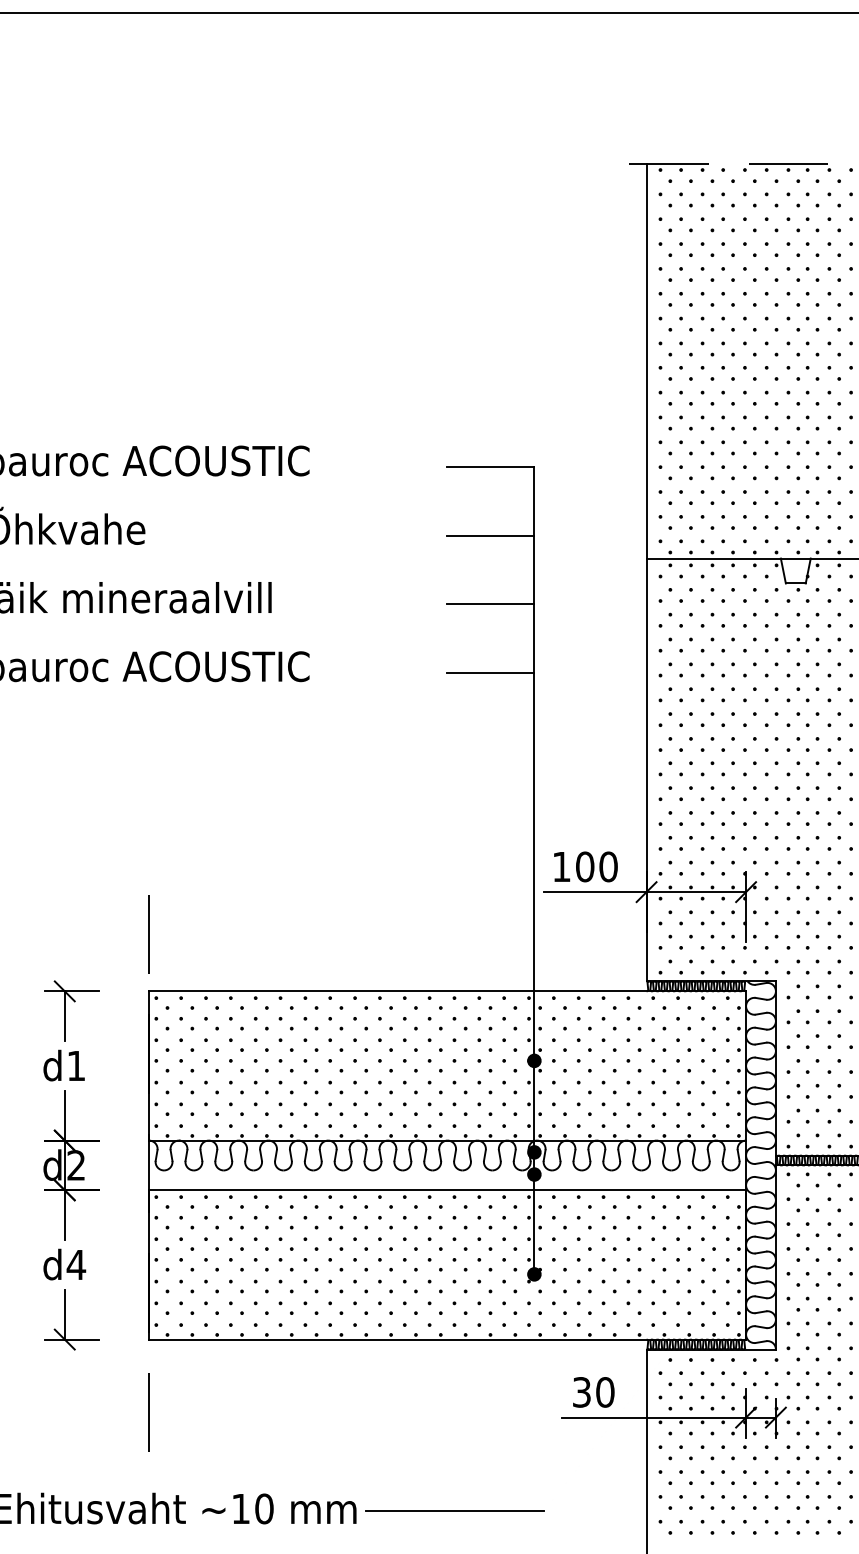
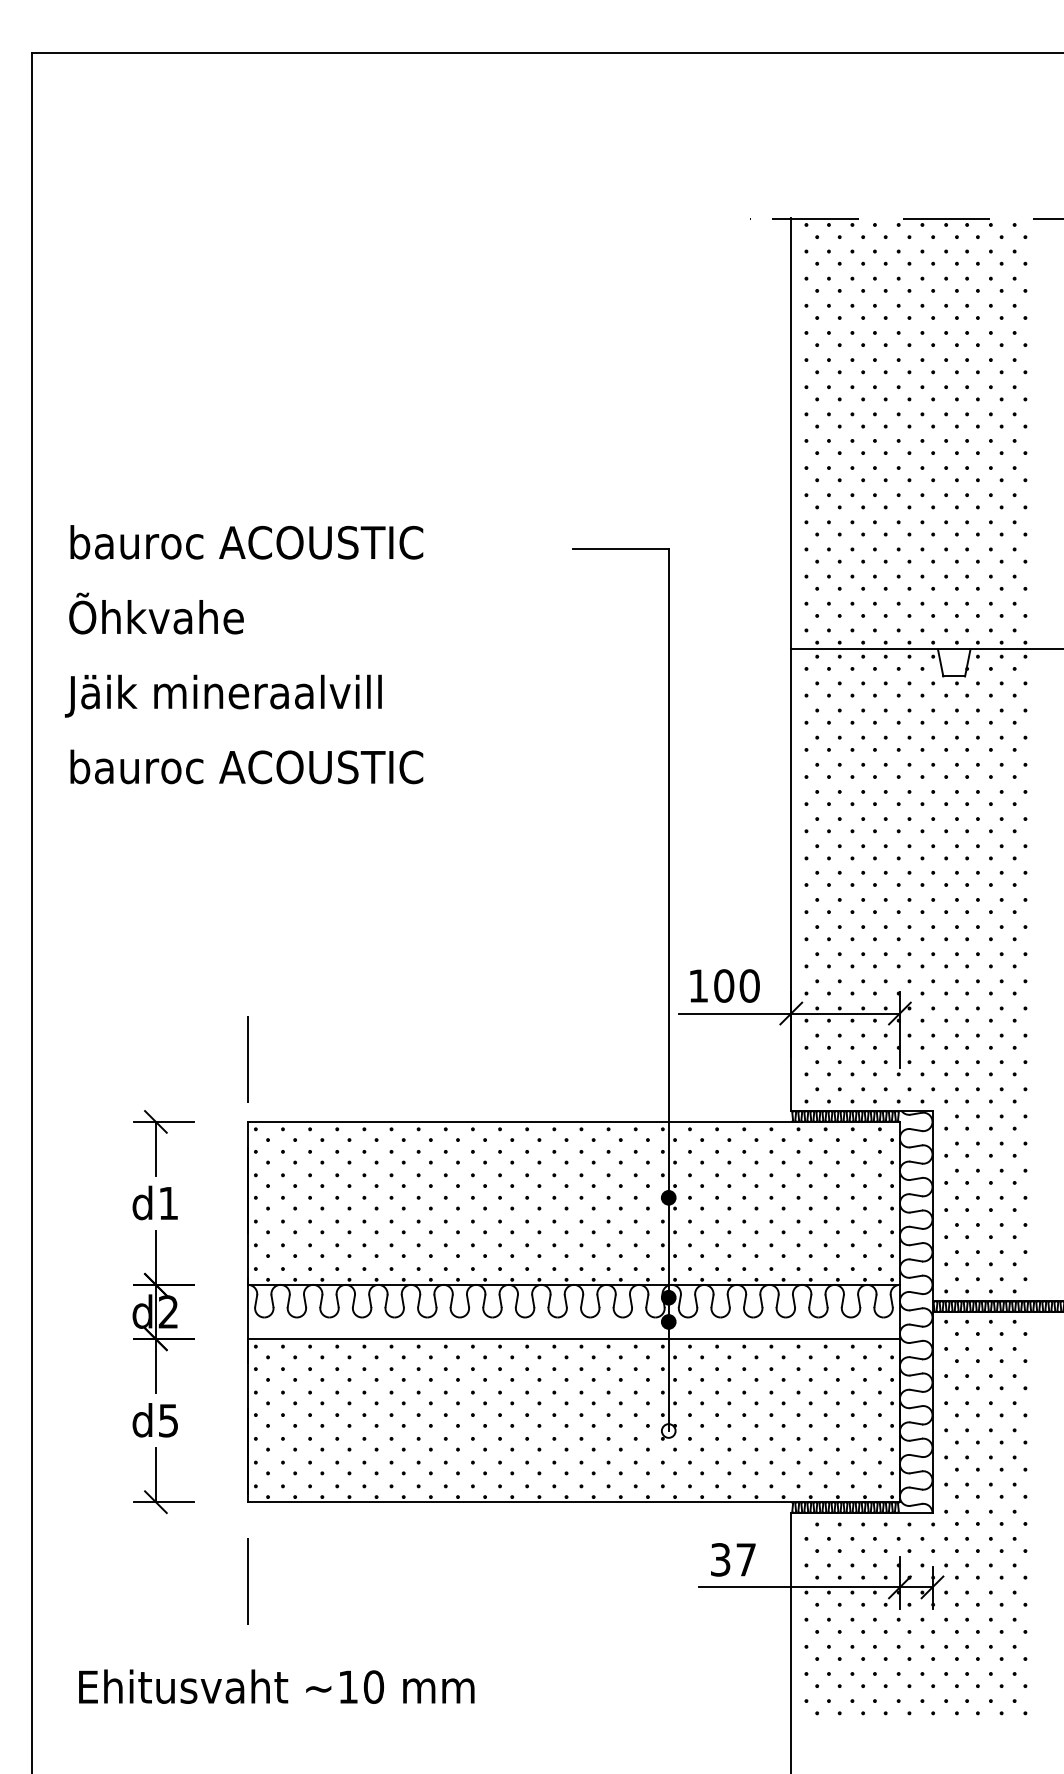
line: (490, 535) -> (620, 624), removed
line: (490, 604) -> (620, 699), removed
line: (490, 672) -> (620, 773), removed
text: (76, 1264) -> (168, 1420), d4 -> d5
fill: (534, 1273) -> (668, 1430), removed
text: (605, 1392) -> (746, 1559), 30 -> 37
line: (455, 1511) -> (582, 1689), removed

